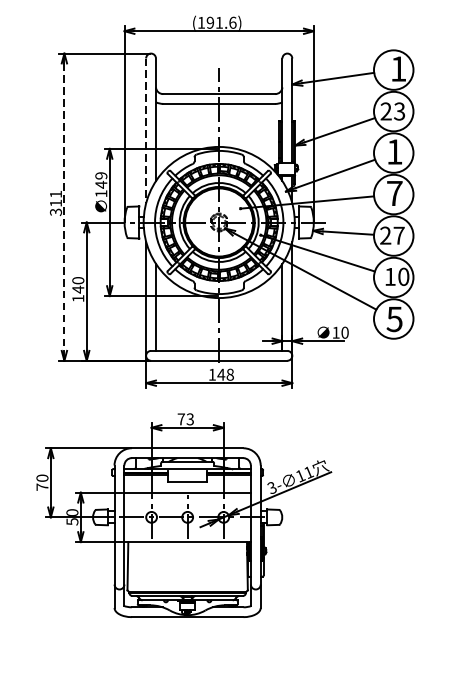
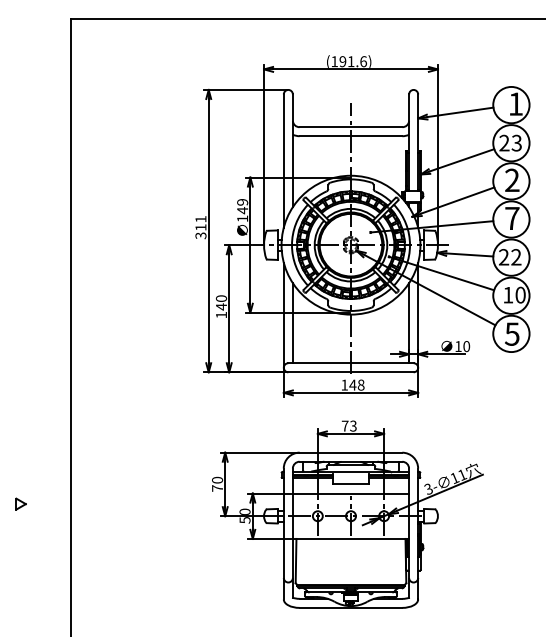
line: (145, 131) -> (283, 161), dashed -> solid
text: (394, 151) -> (512, 179), 1 -> 2
line: (64, 207) -> (208, 231), dashed -> solid
text: (399, 235) -> (516, 257), 27 -> 22
part: (183, 515) -> (347, 514), moved

